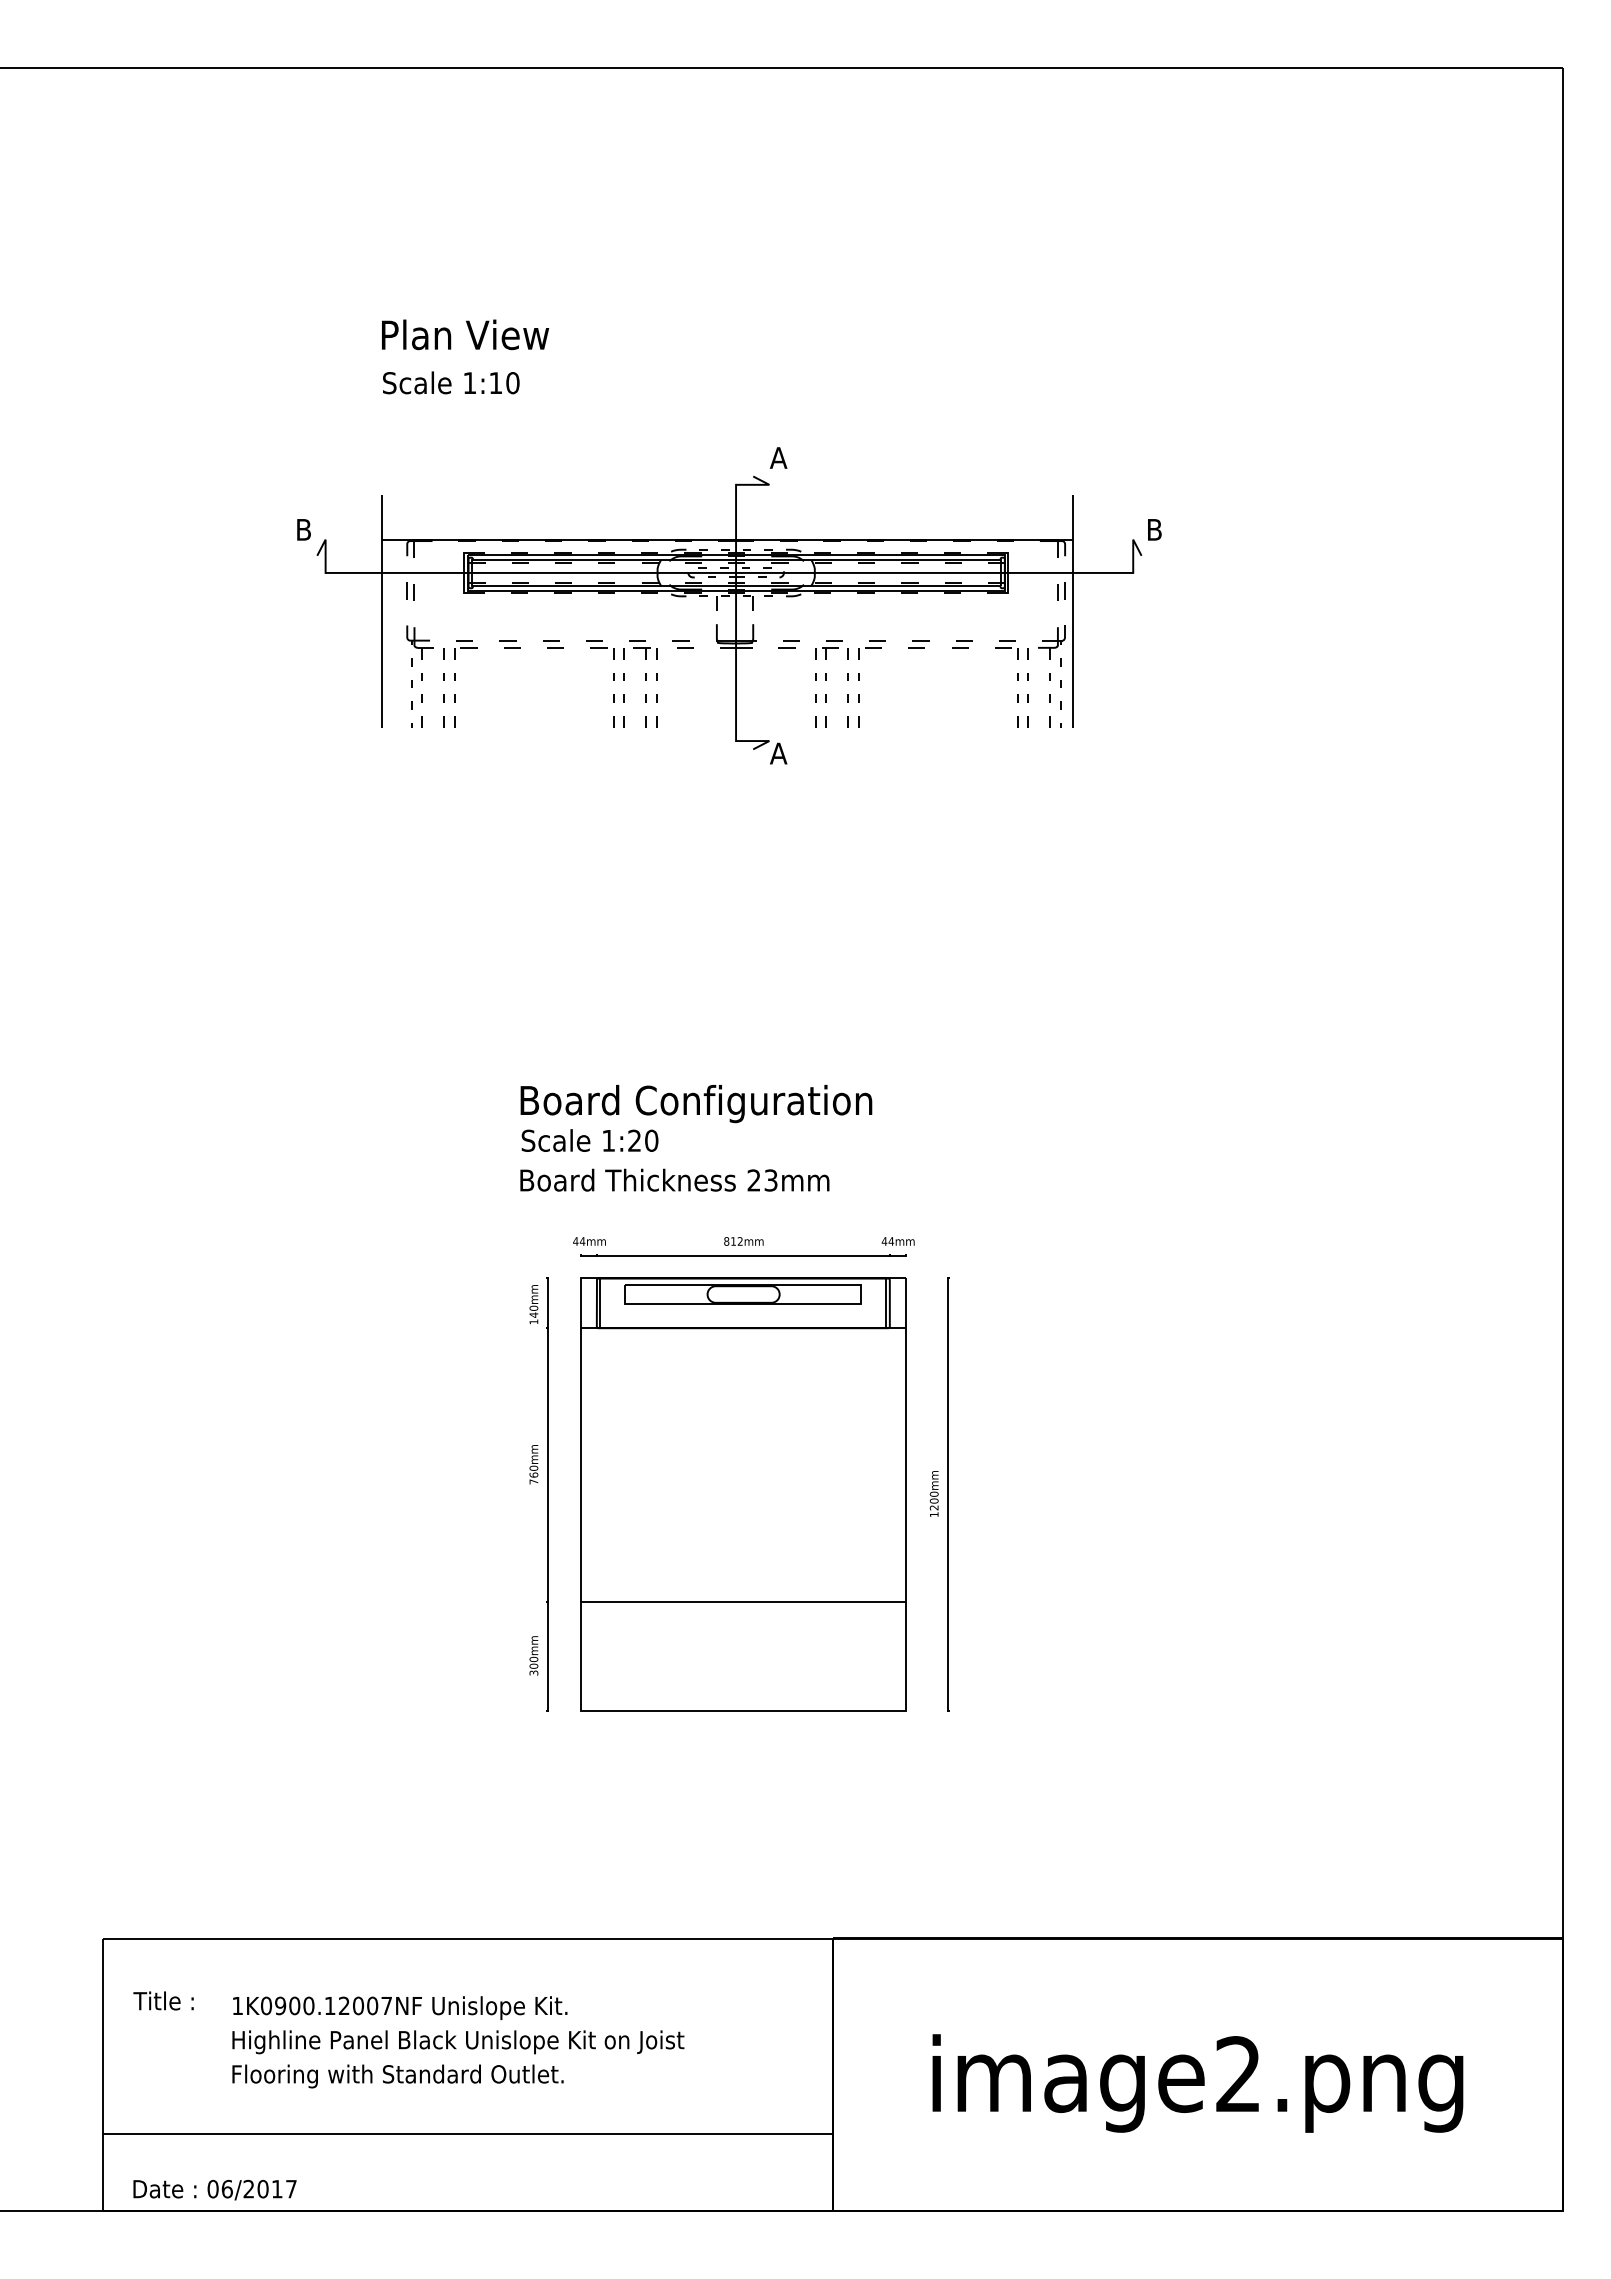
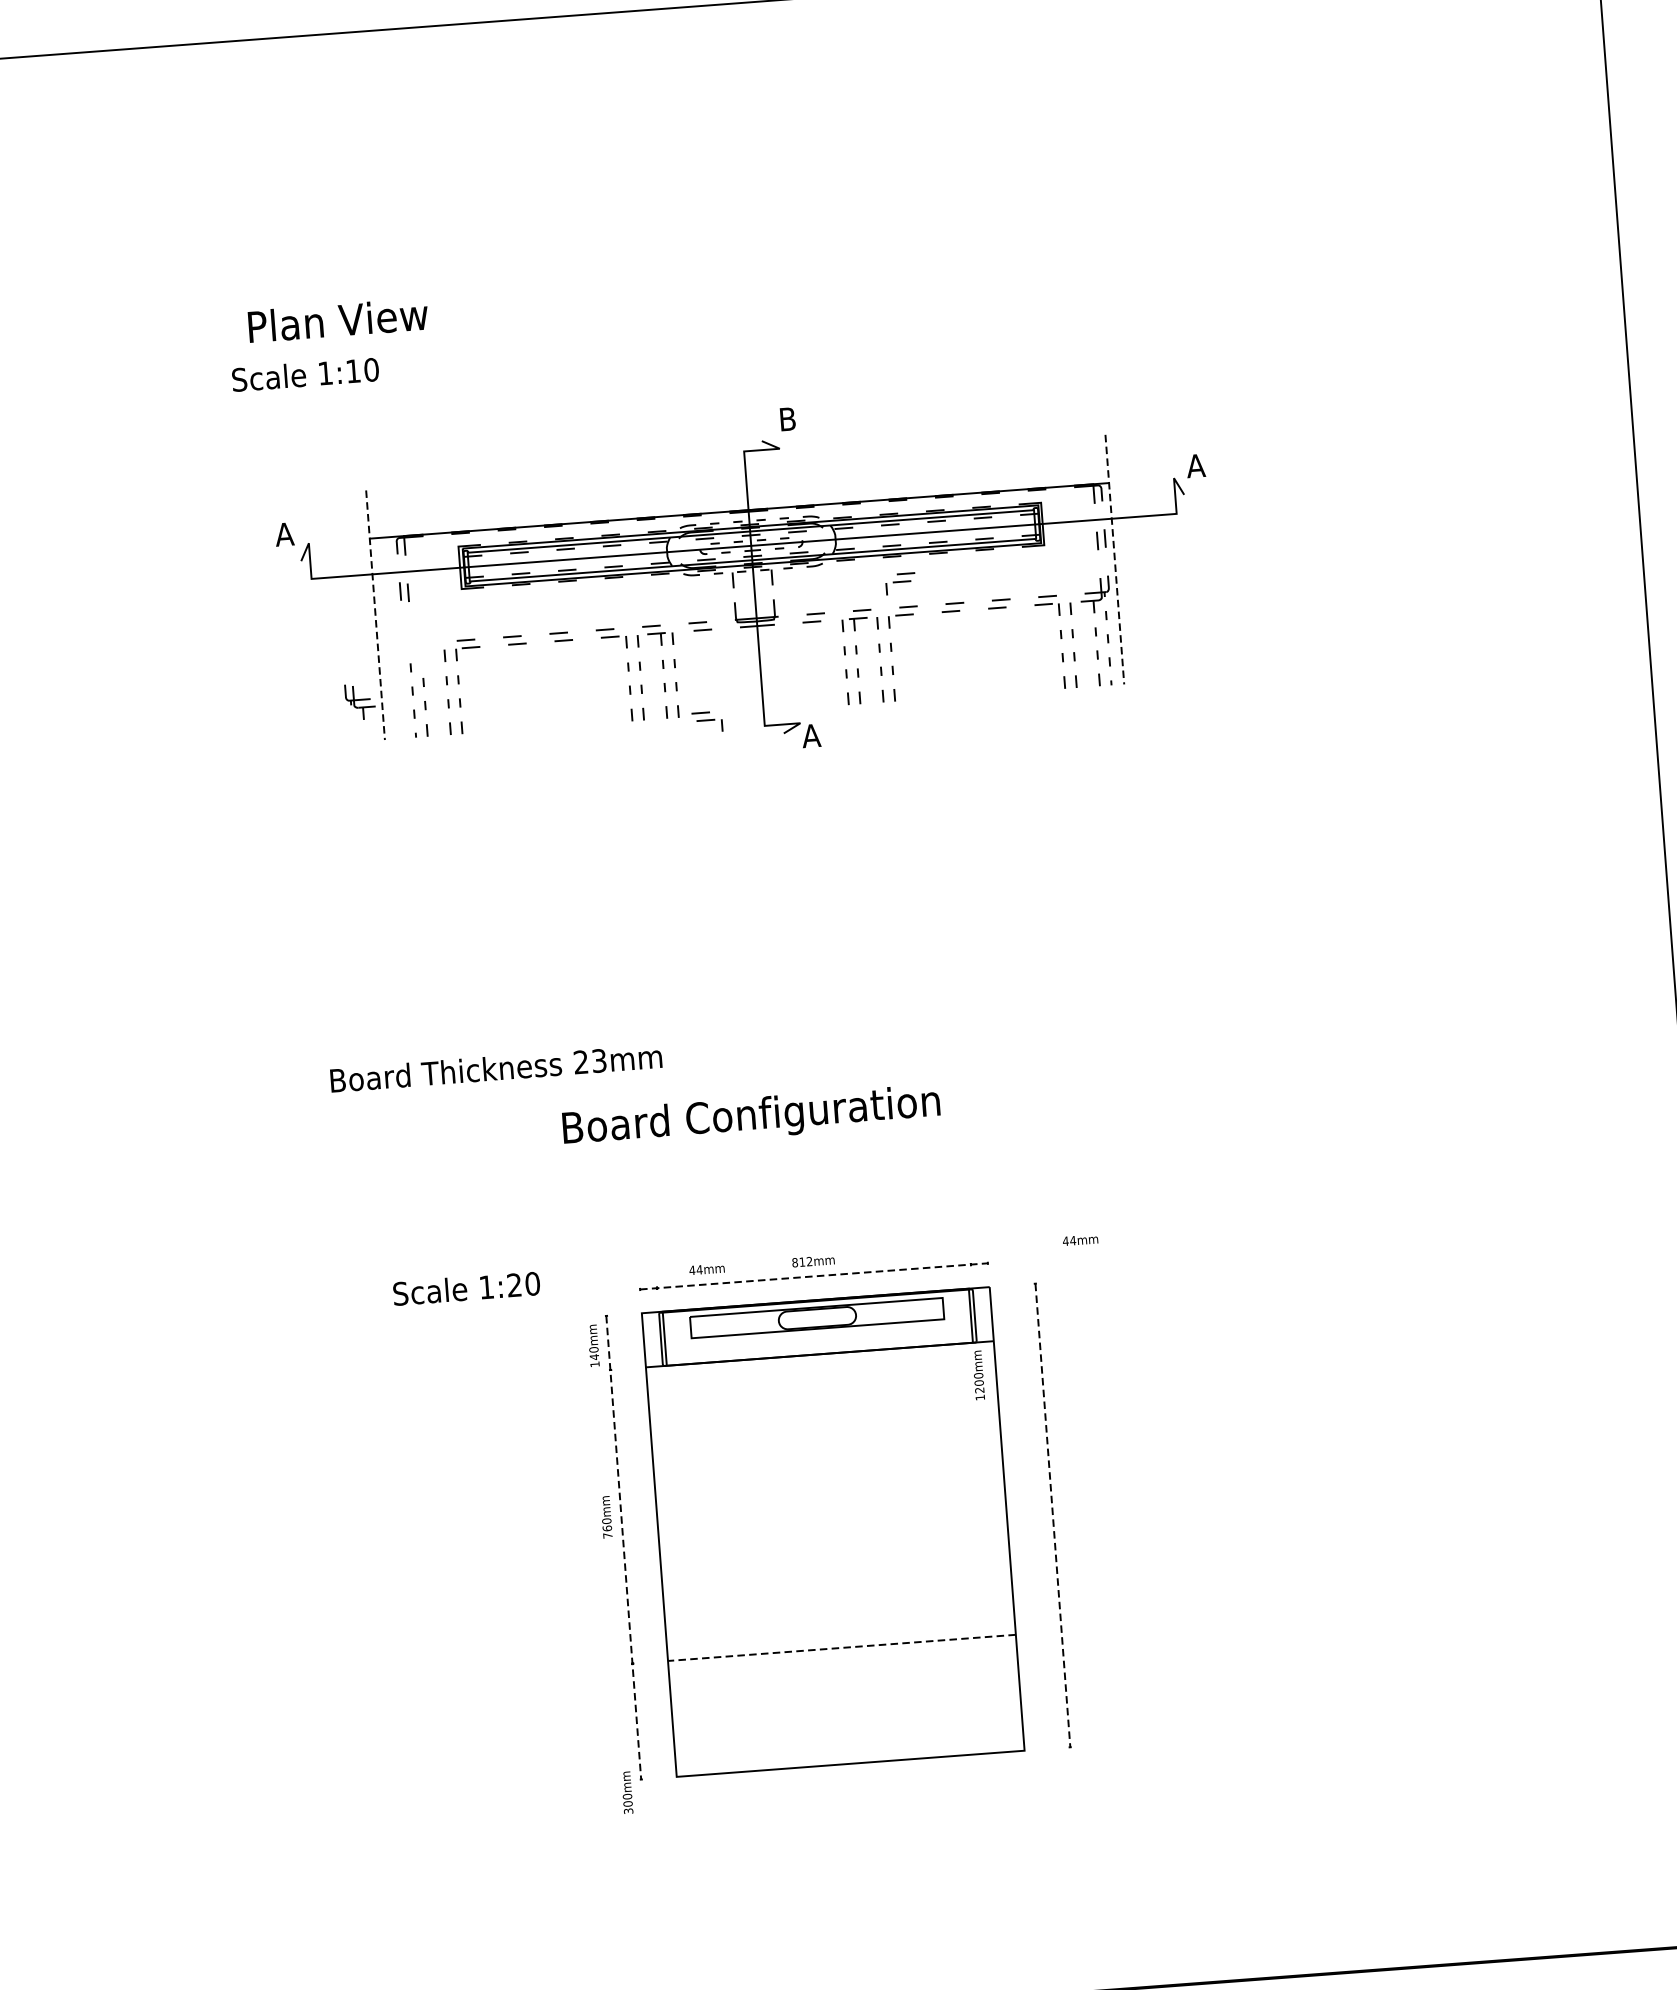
text: (465, 334) -> (338, 320), moved
text: (451, 382) -> (305, 374), moved
text: (778, 457) -> (787, 418), A -> B
text: (303, 529) -> (284, 534), B -> A
text: (1154, 529) -> (1195, 465), B -> A
line: (382, 611) -> (375, 615), solid -> dashed
line: (1072, 611) -> (1114, 560), solid -> dashed
part: (871, 618) -> (899, 583), added
part: (419, 642) -> (359, 701), moved
part: (683, 733) -> (707, 722), added
text: (589, 1140) -> (466, 1288), moved
text: (674, 1179) -> (495, 1067), moved
text: (589, 1241) -> (707, 1269), moved
text: (897, 1241) -> (1079, 1240), moved
line: (743, 1255) -> (814, 1276), solid -> dashed
text: (933, 1493) -> (977, 1375), moved
line: (547, 1494) -> (623, 1548), solid -> dashed
line: (948, 1494) -> (1053, 1515), solid -> dashed
line: (742, 1602) -> (841, 1648), solid -> dashed
text: (533, 1655) -> (626, 1792), moved

